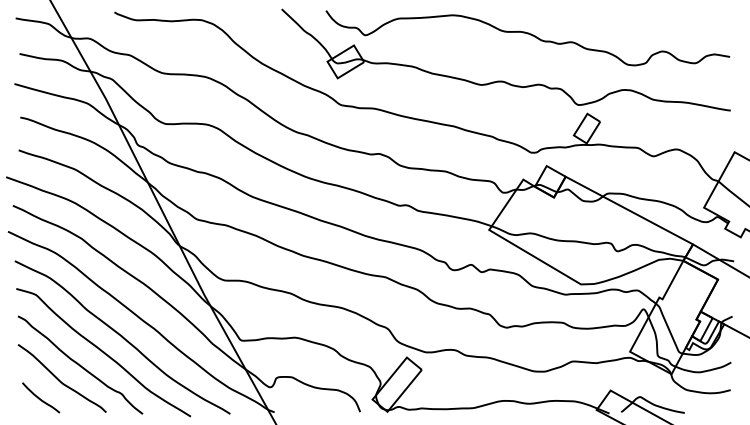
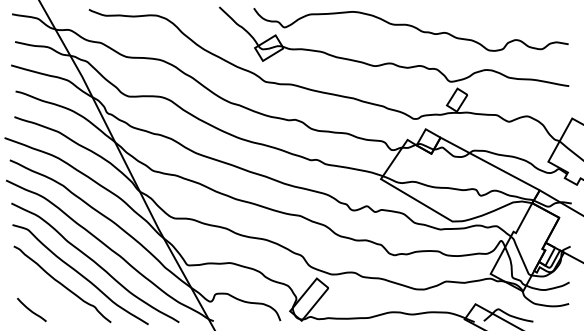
curve: (59, 379) -> (46, 295), removed

